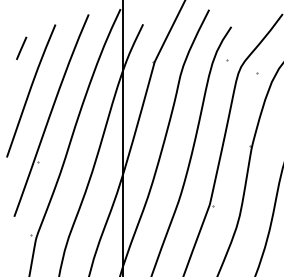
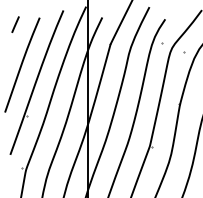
line: (21, 48) -> (15, 24), moved

